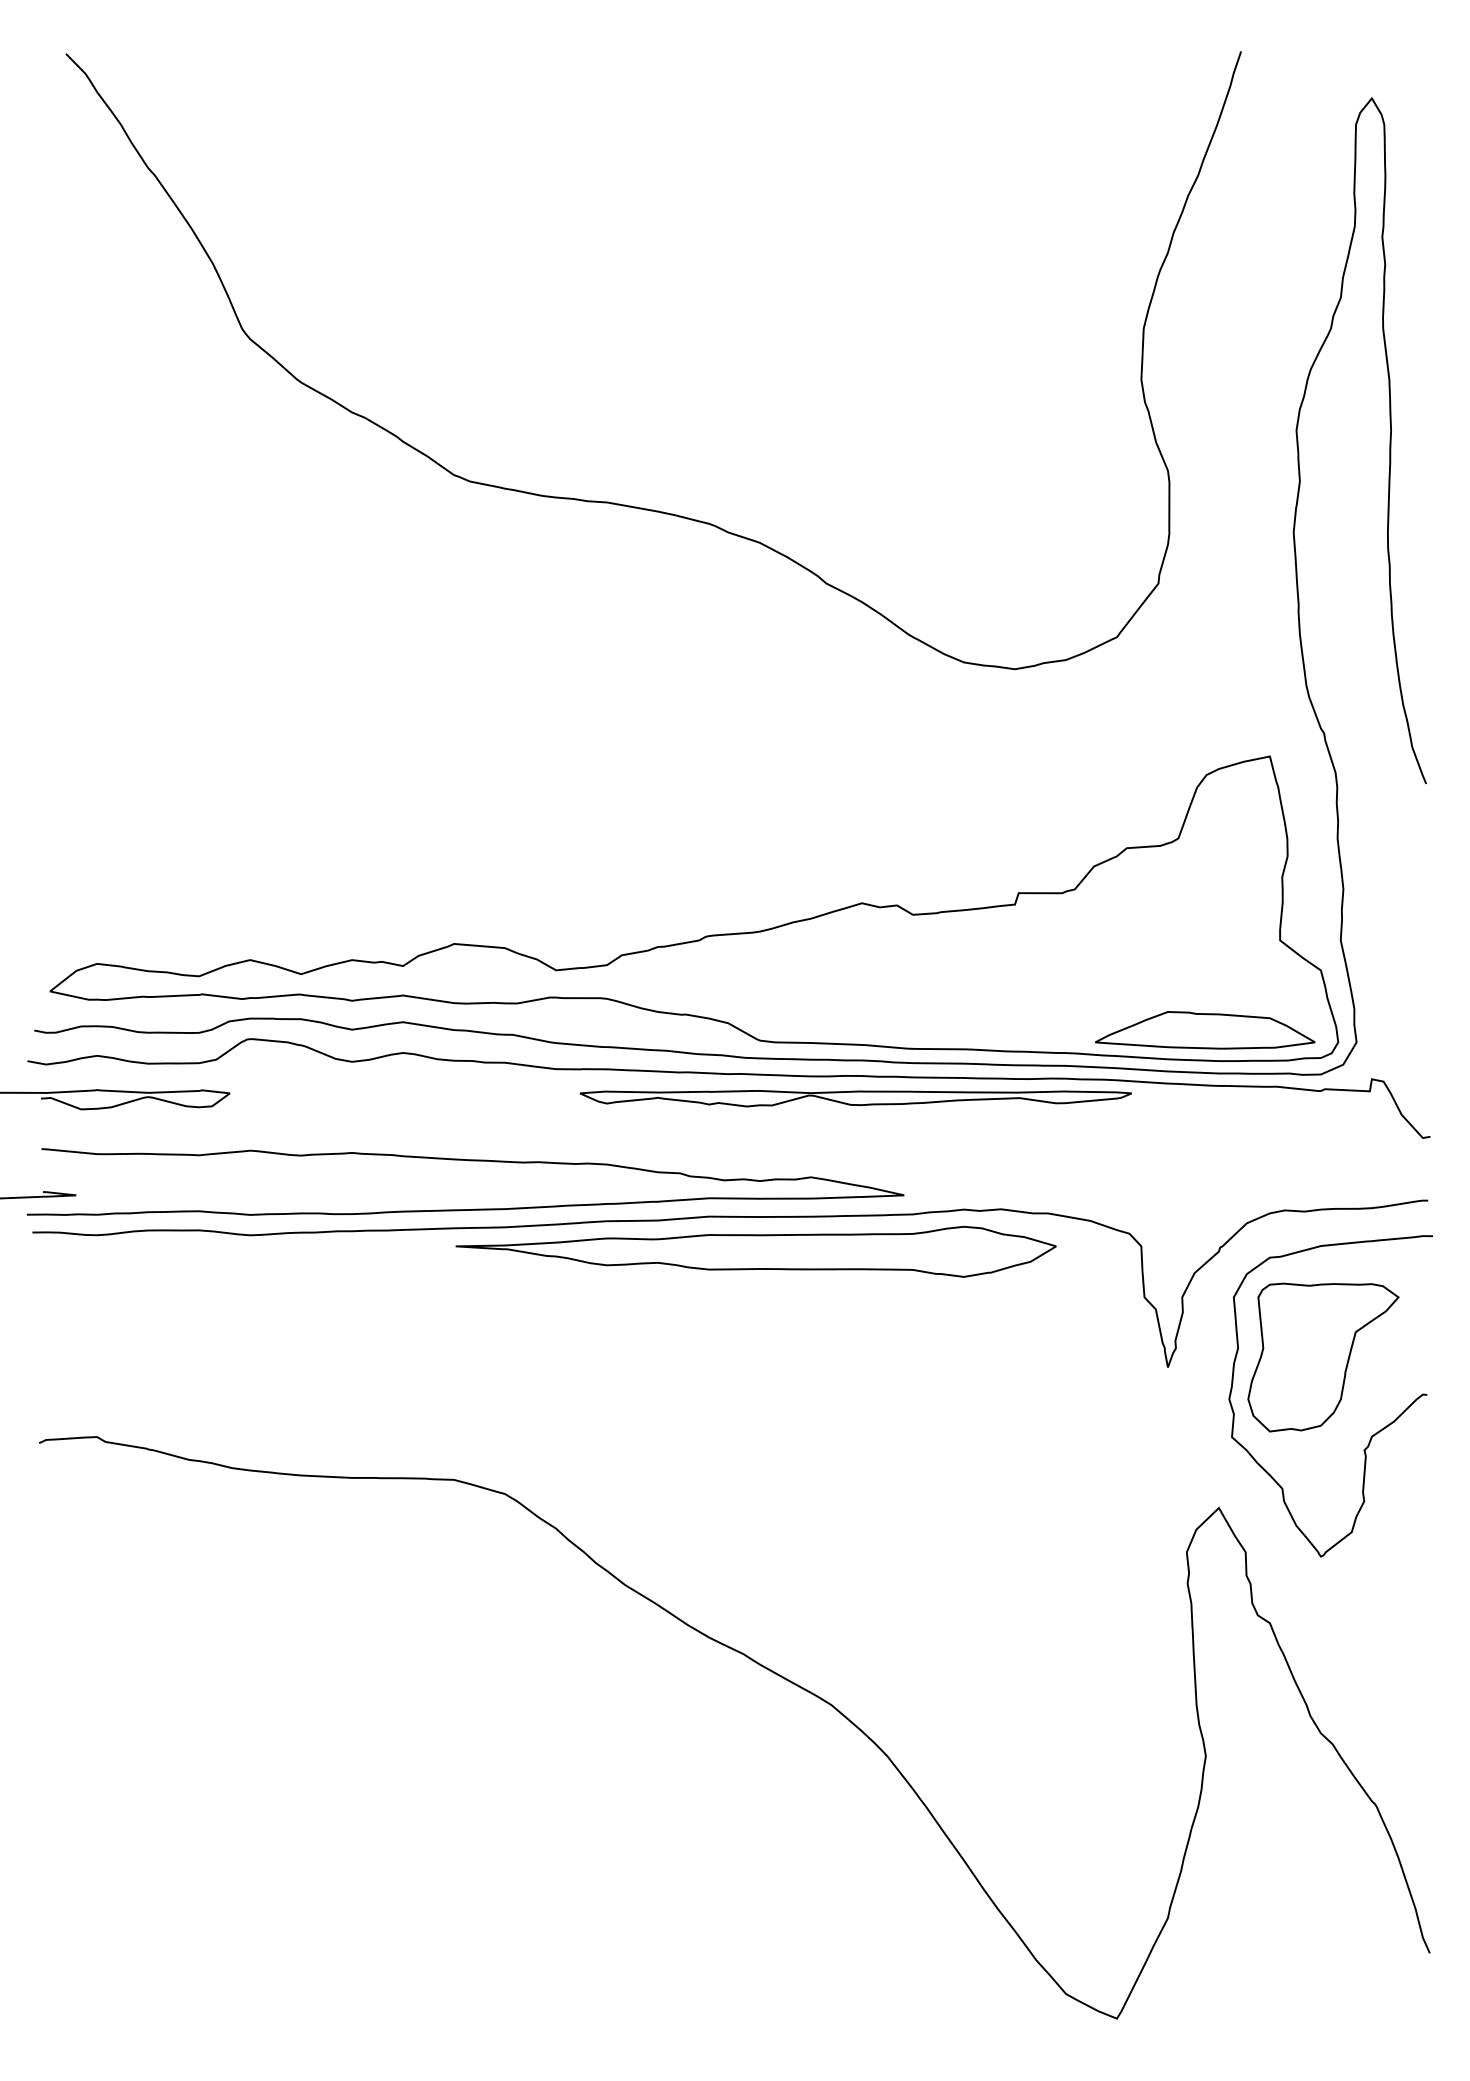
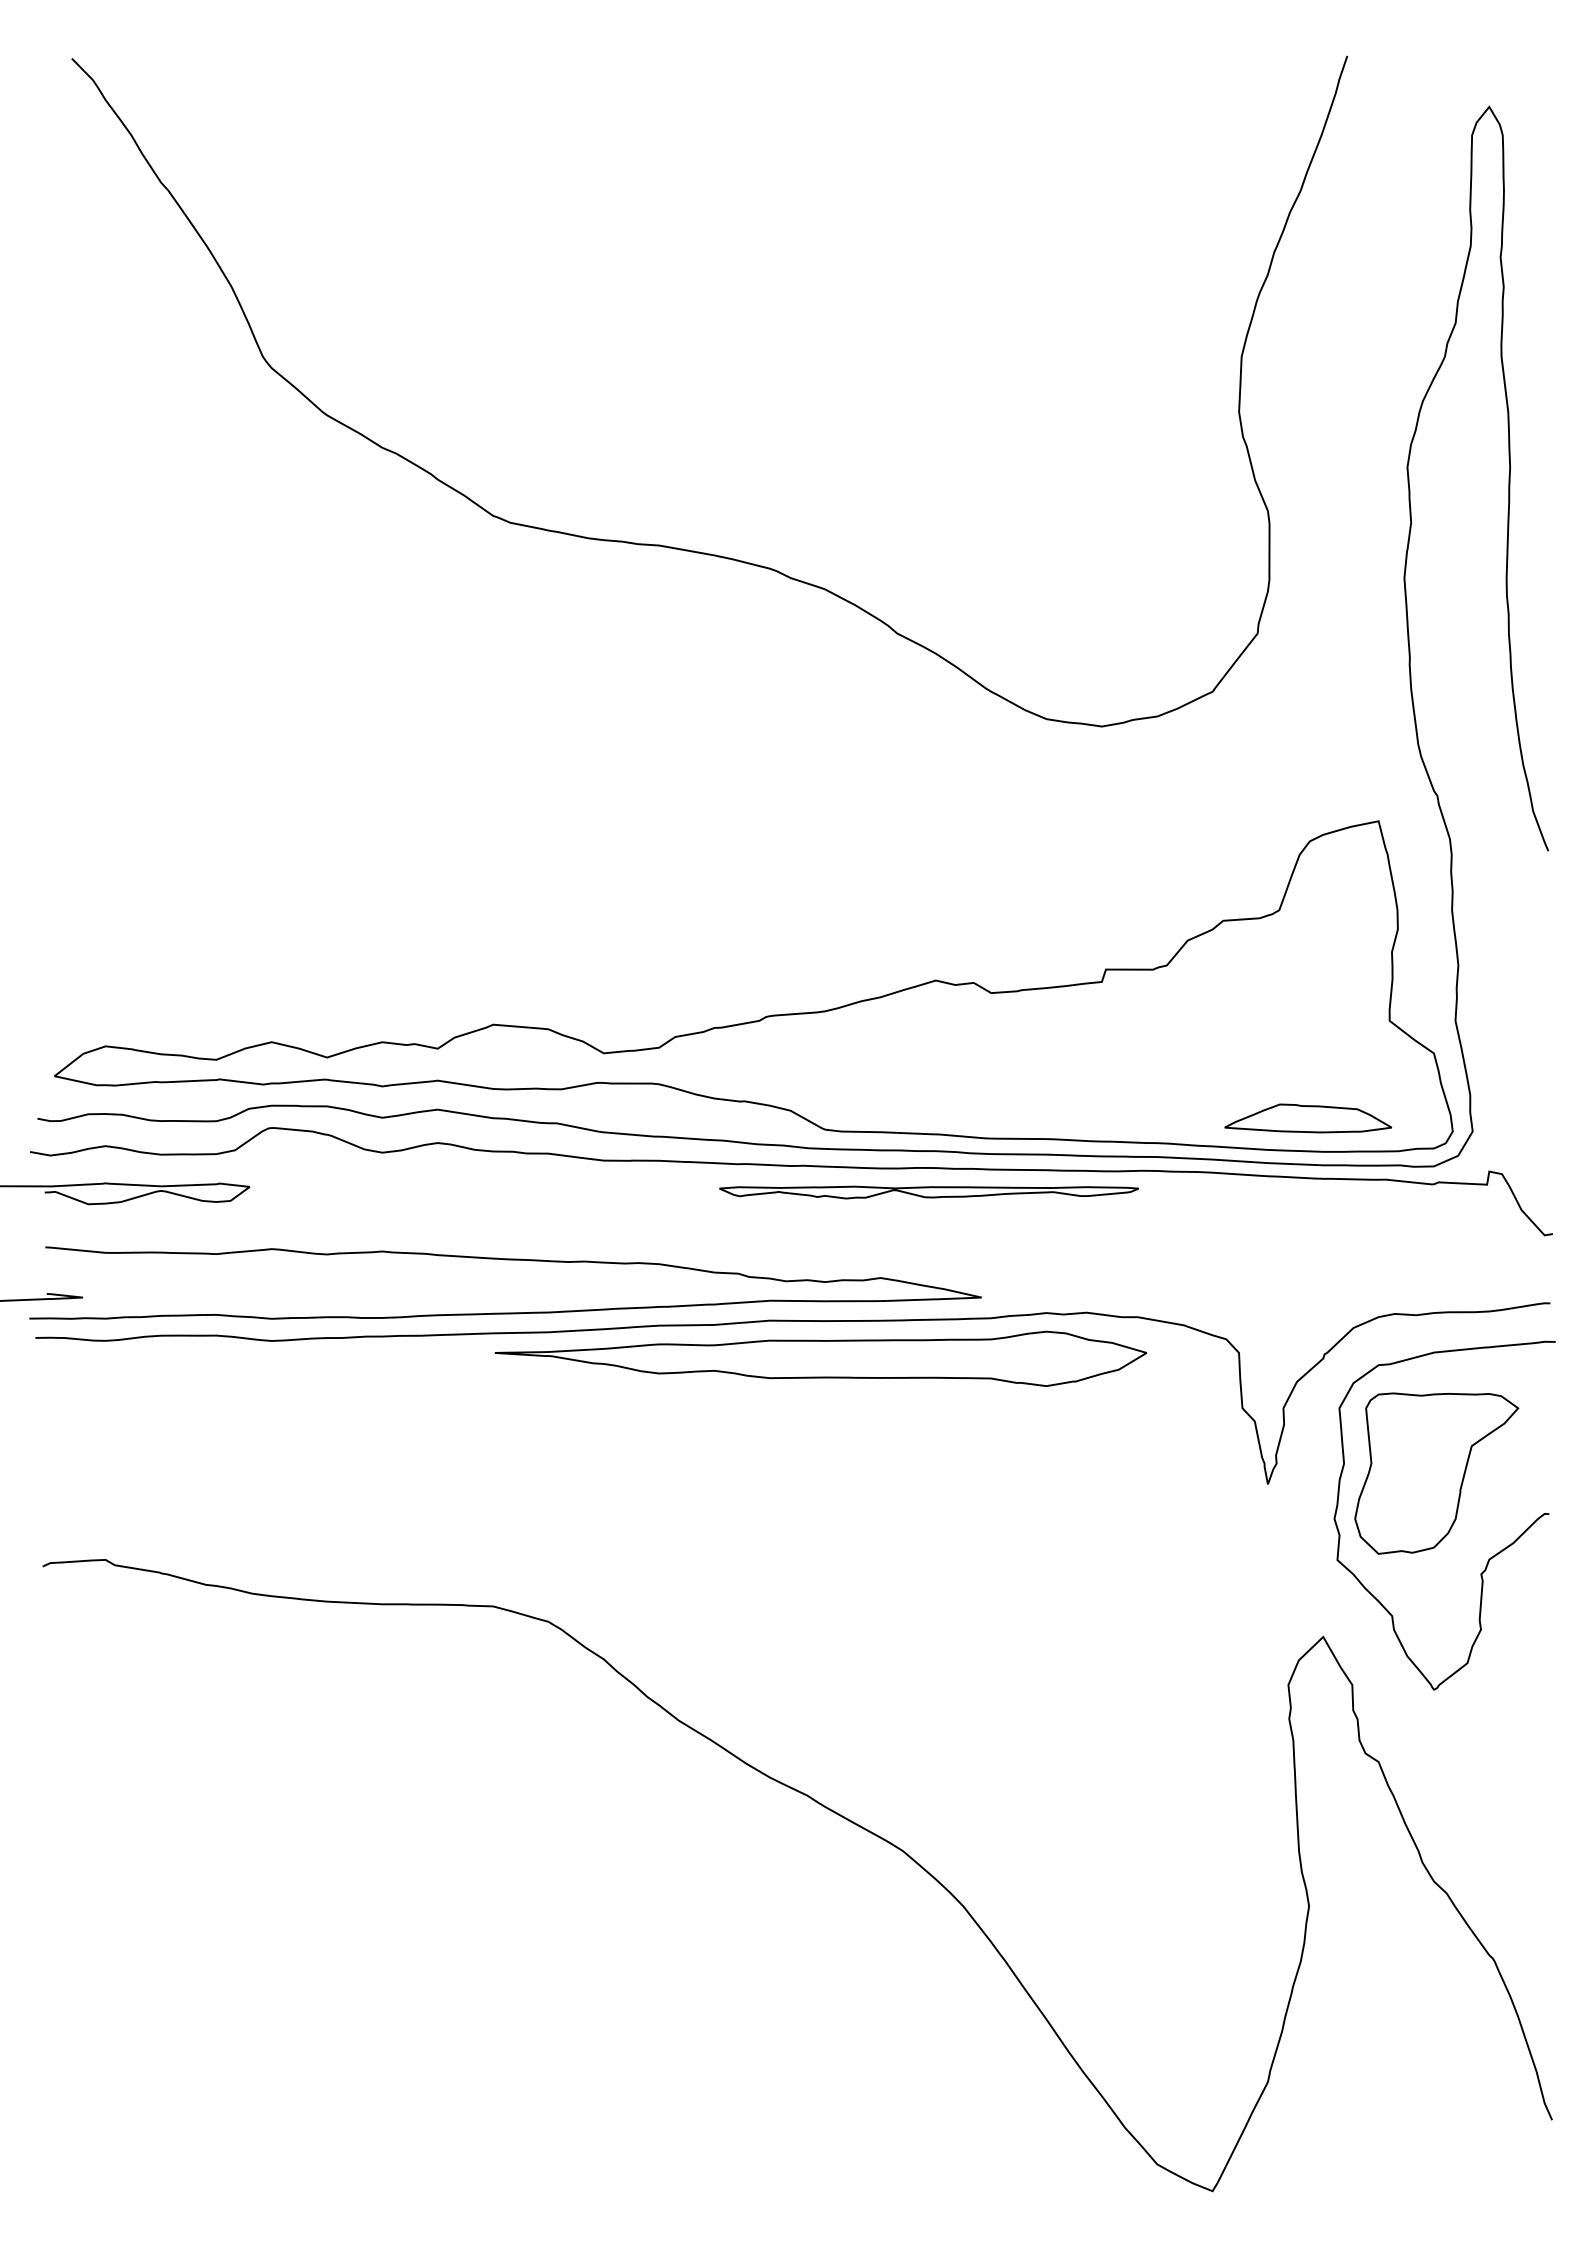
part: (1204, 1030) -> (1307, 1118), size x0.7
part: (855, 1098) -> (928, 1192), size x0.7

